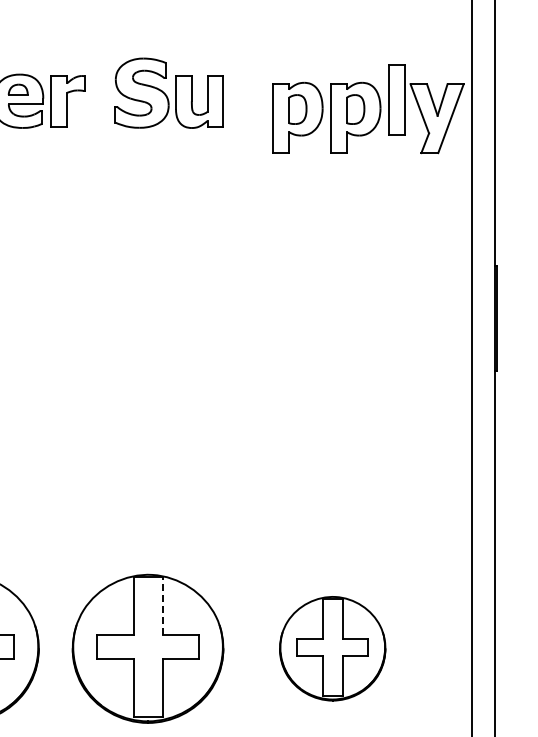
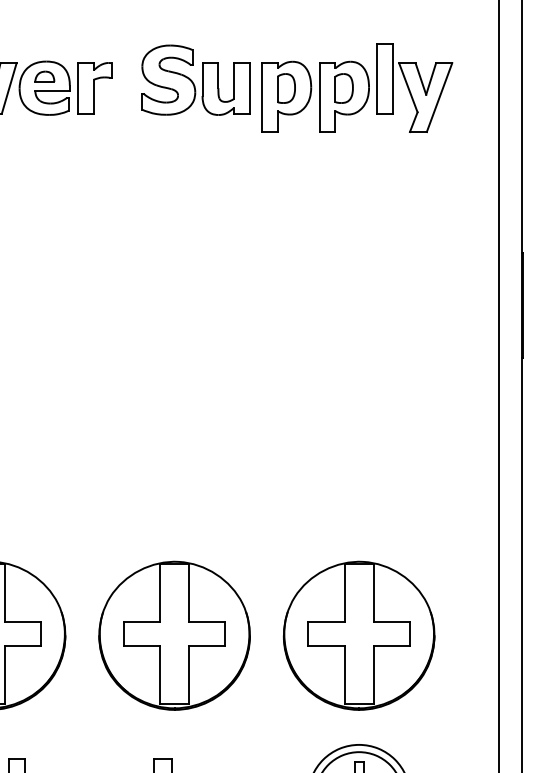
part: (368, 108) -> (357, 87), moved
line: (162, 605) -> (189, 592), dashed -> solid
part: (332, 648) -> (359, 635), size x1.43

